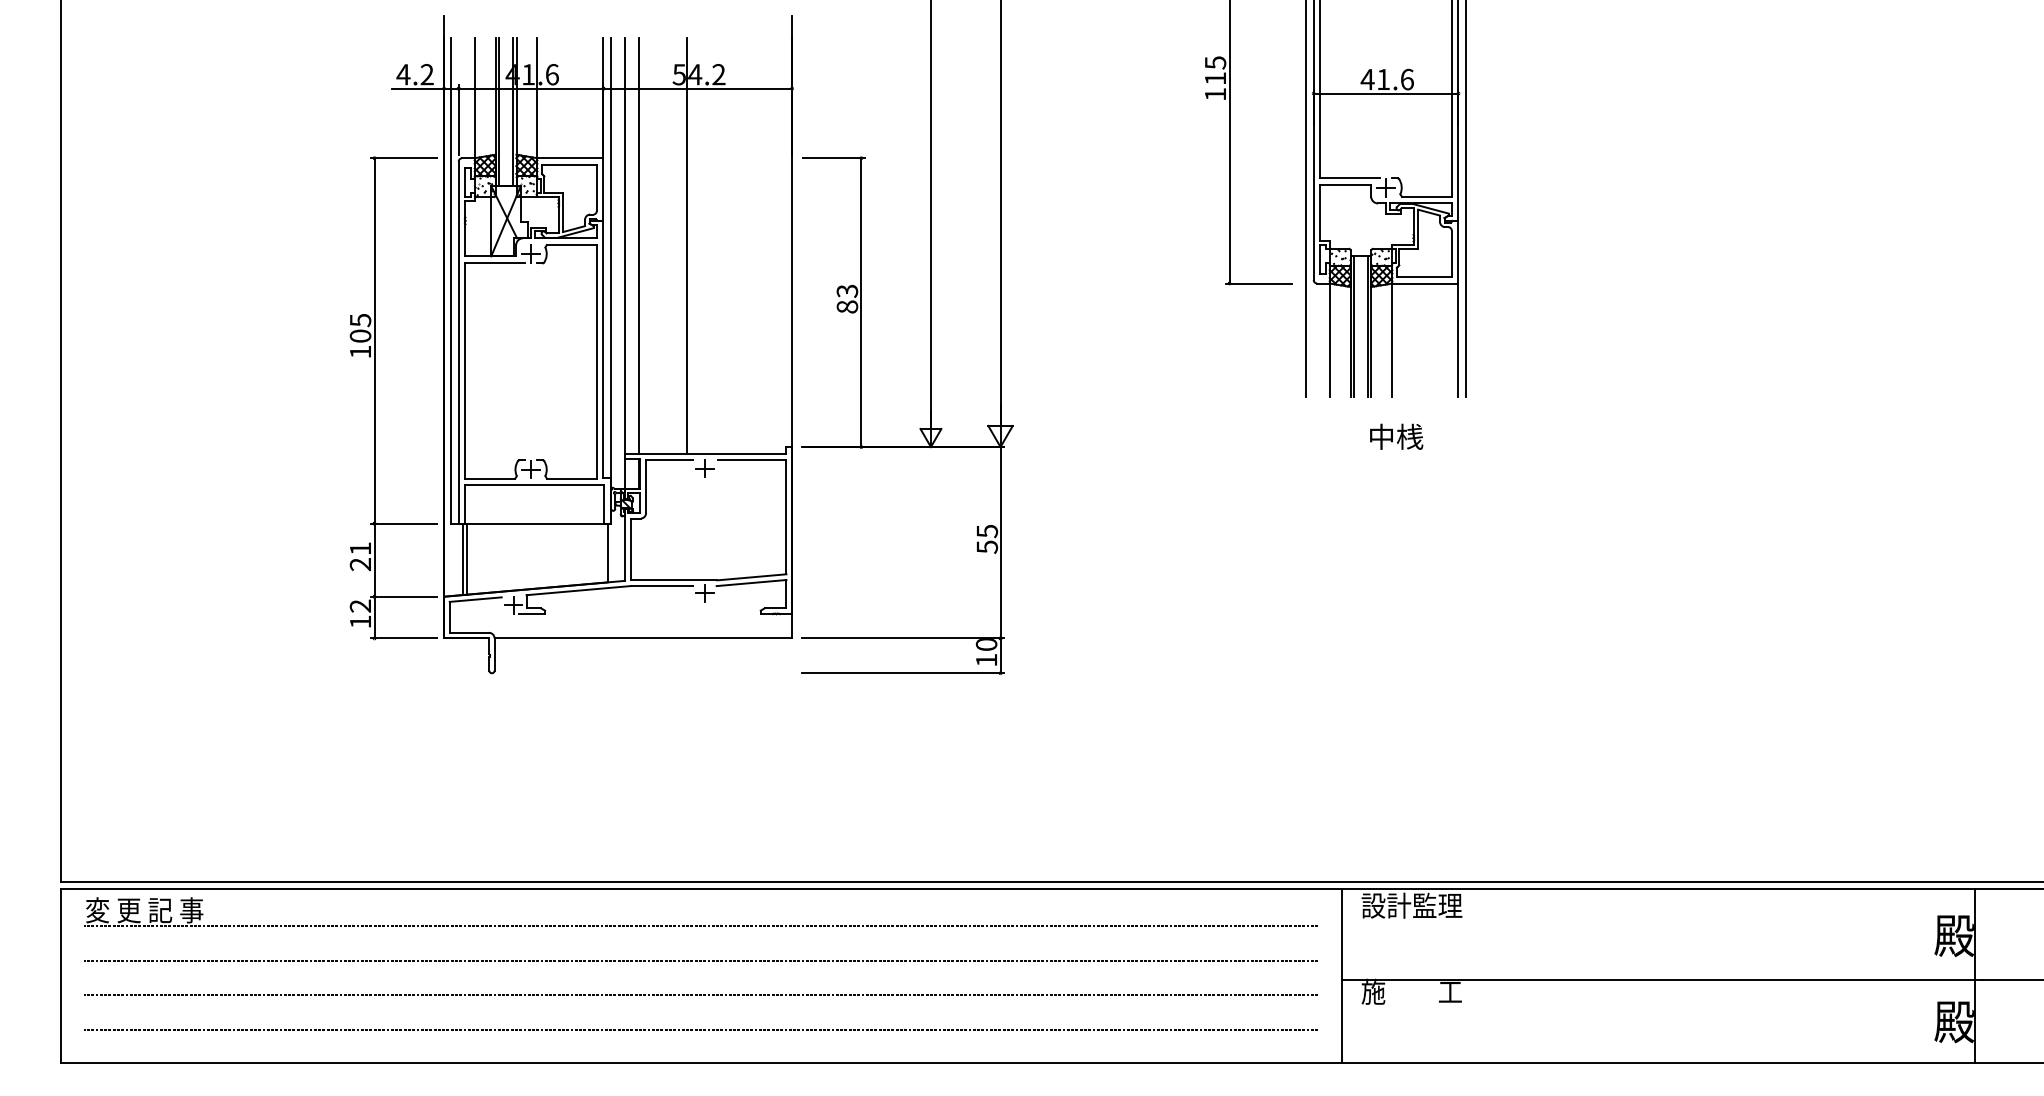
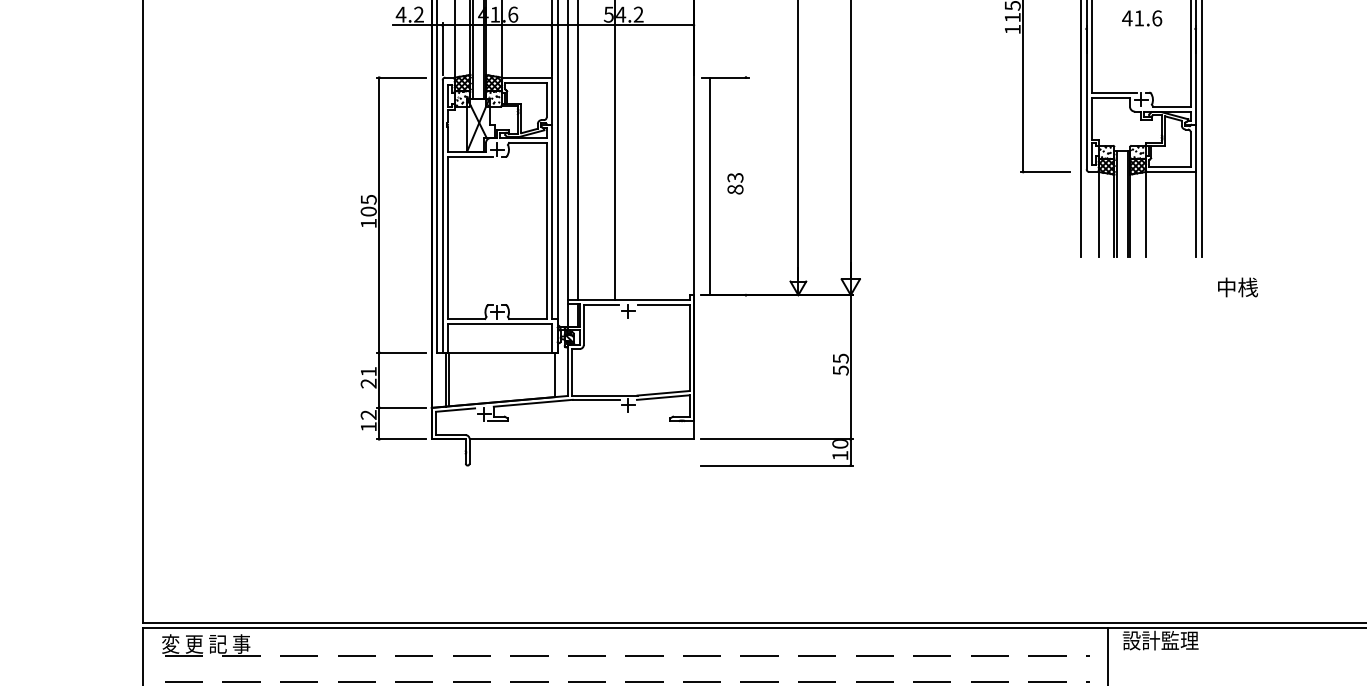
line: (1385, 93) -> (1140, 28), removed
line: (861, 302) -> (709, 186), moved
text: (1396, 436) -> (1237, 287), moved

